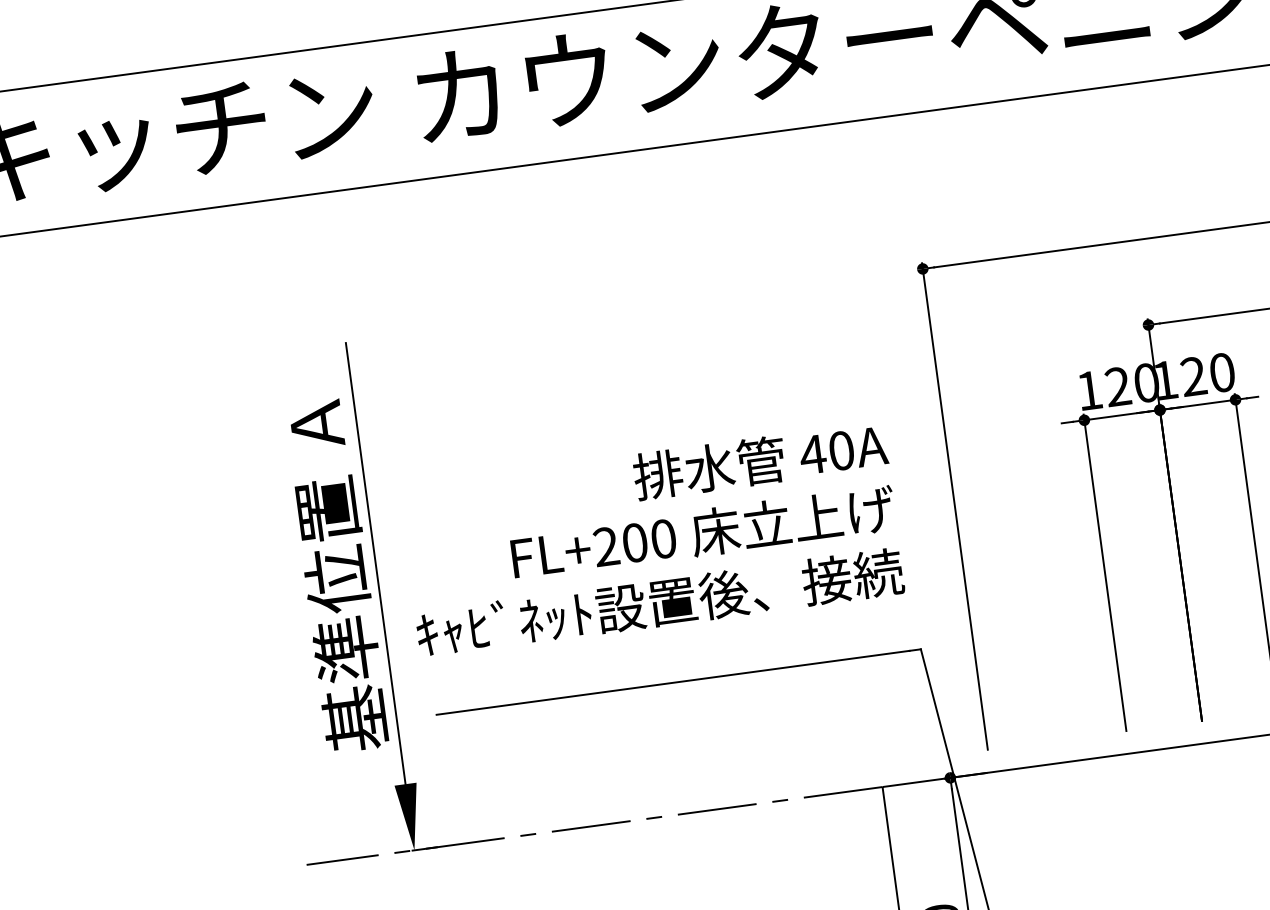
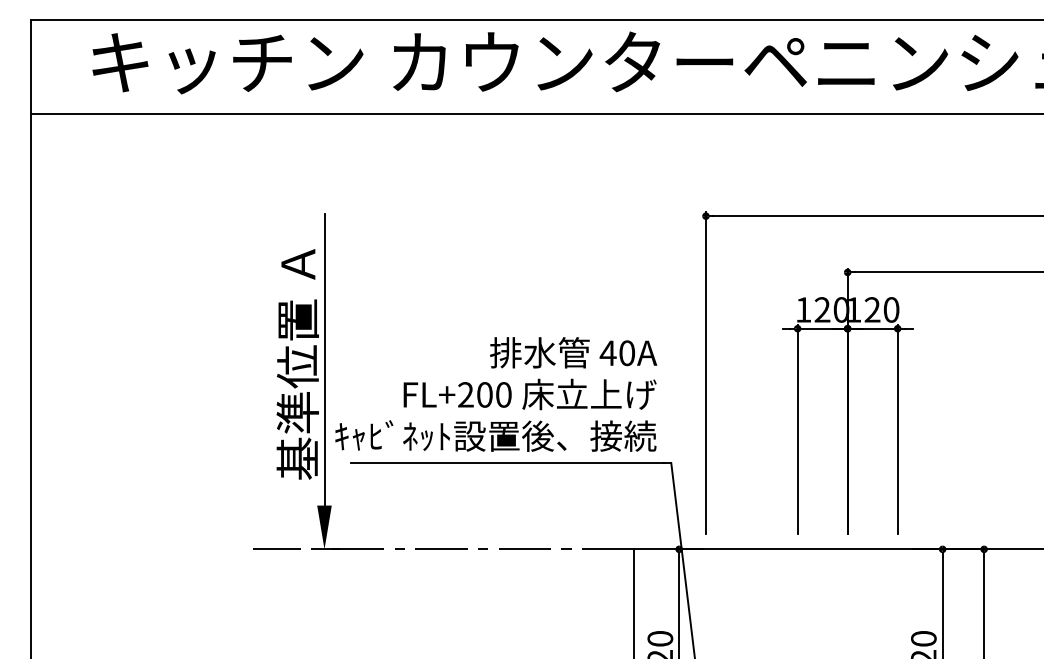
text: (652, 539) -> (496, 394), moved

